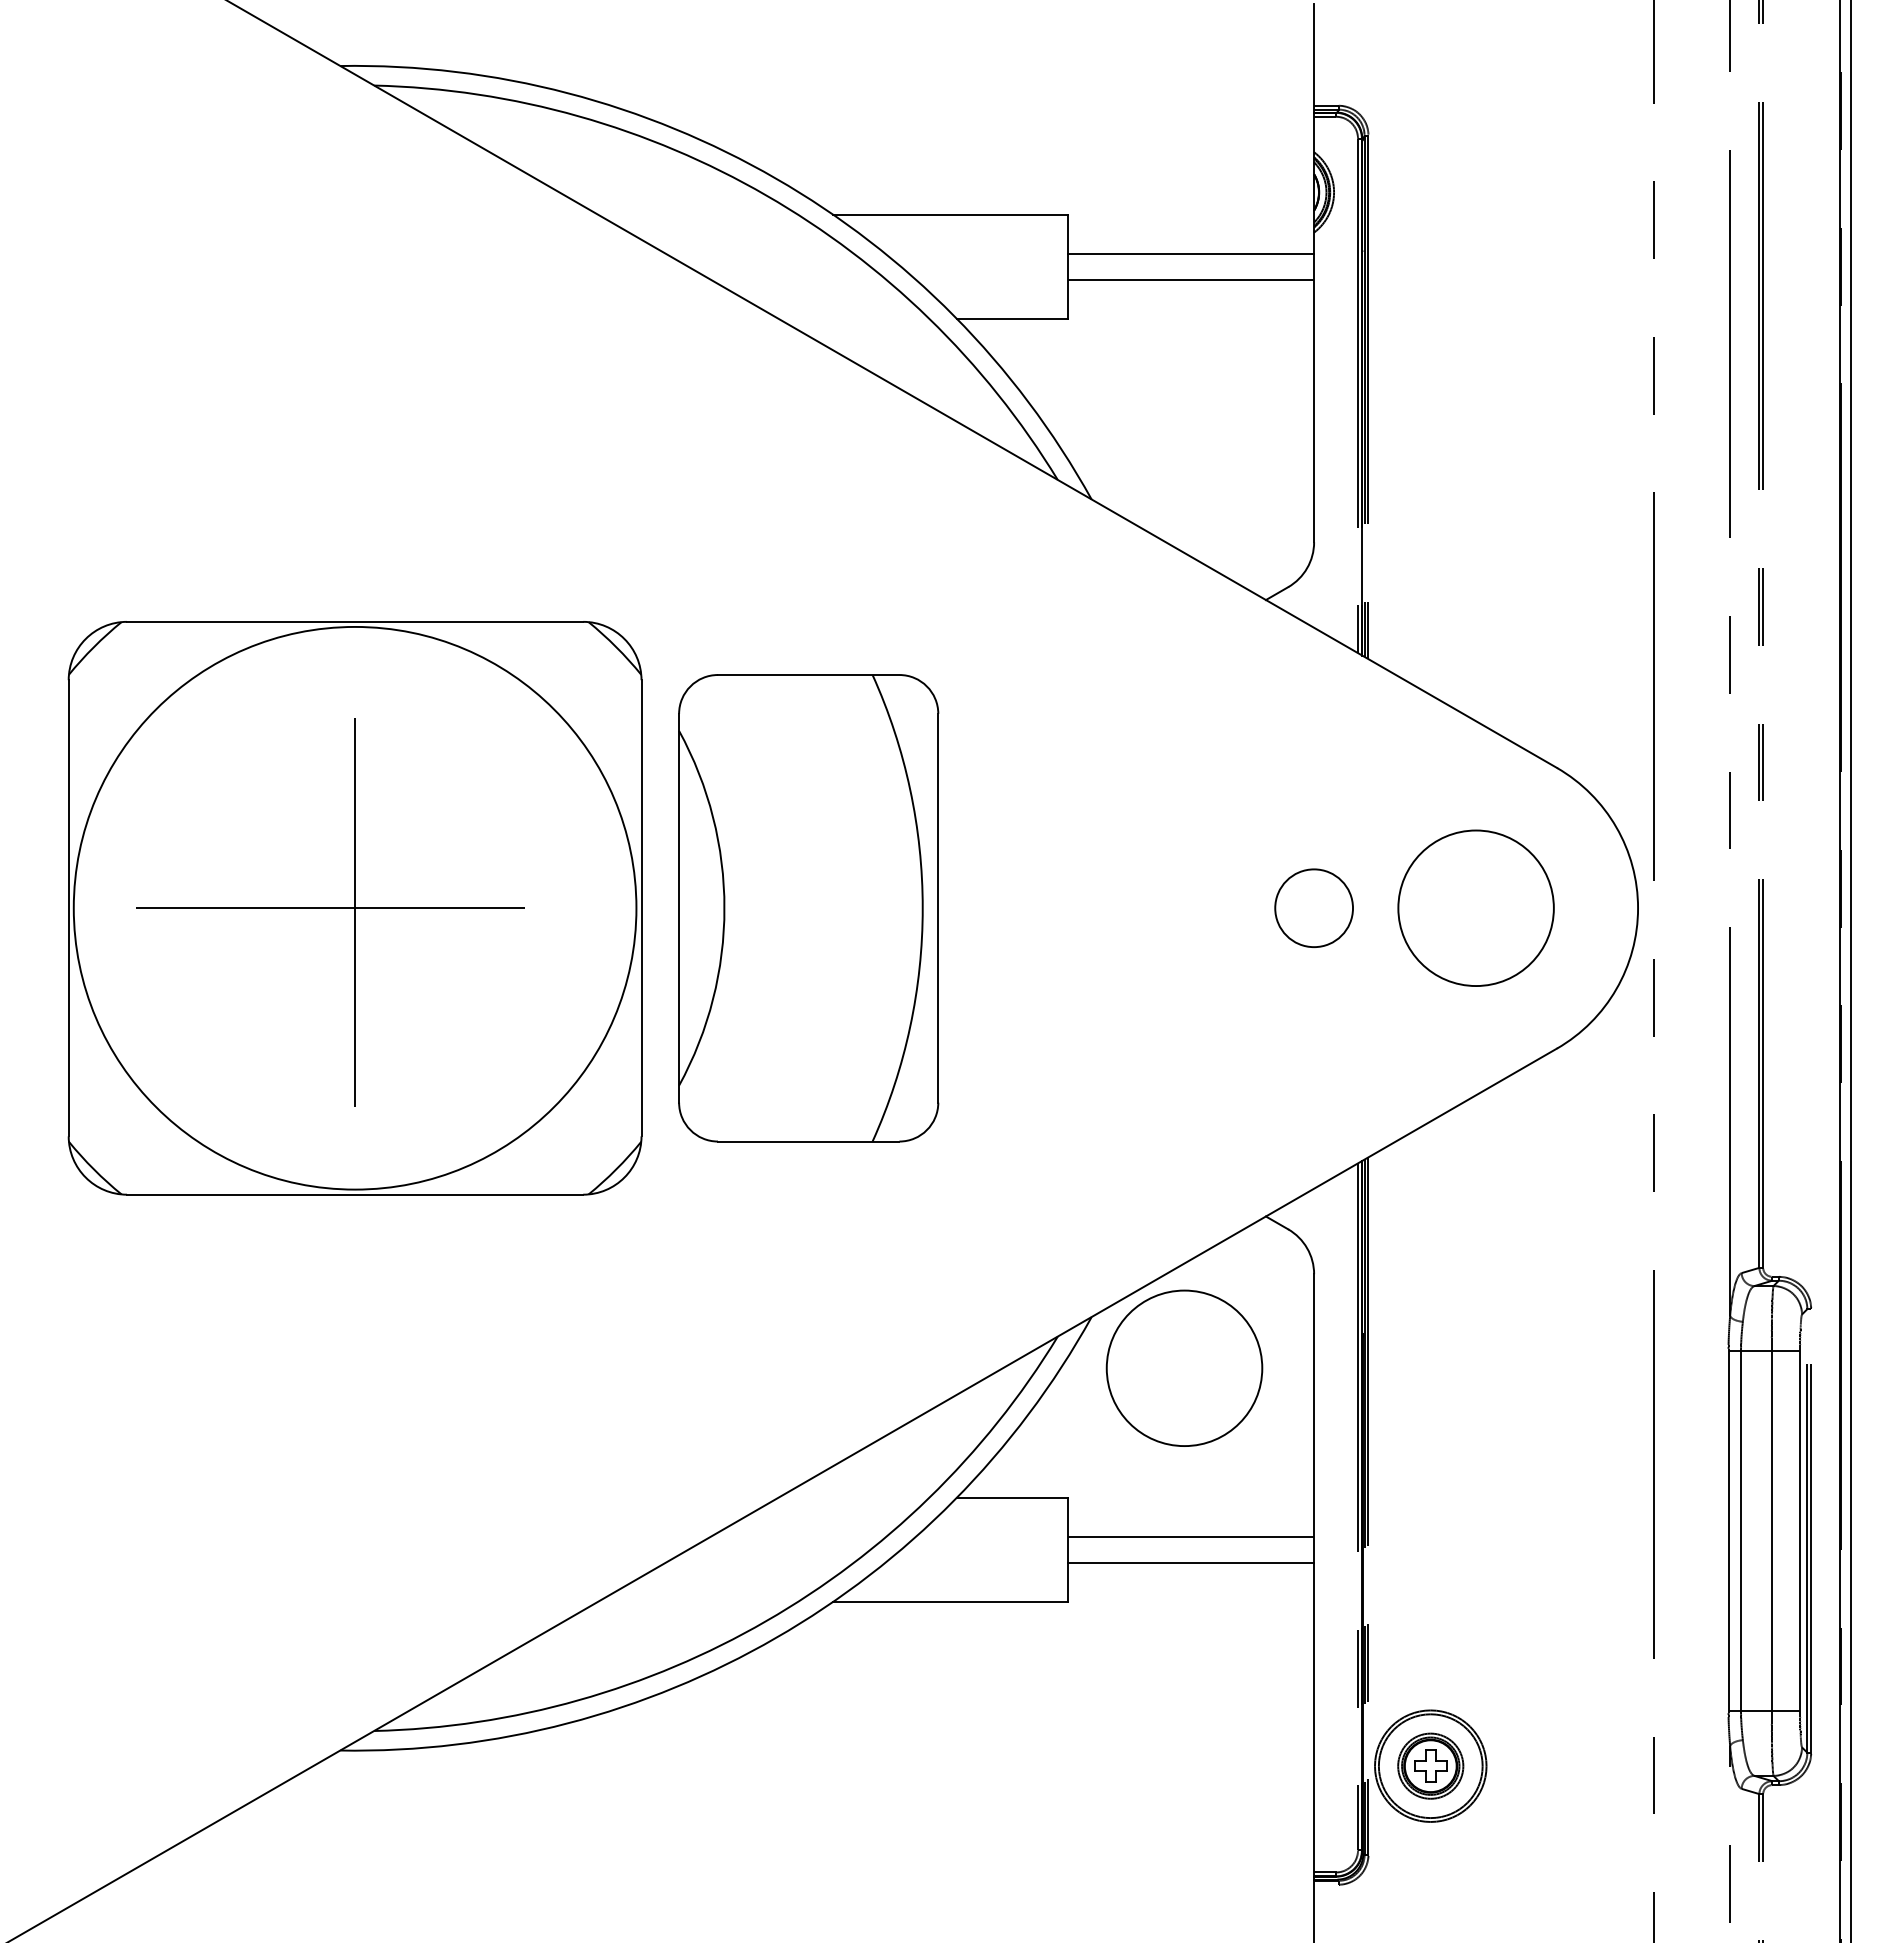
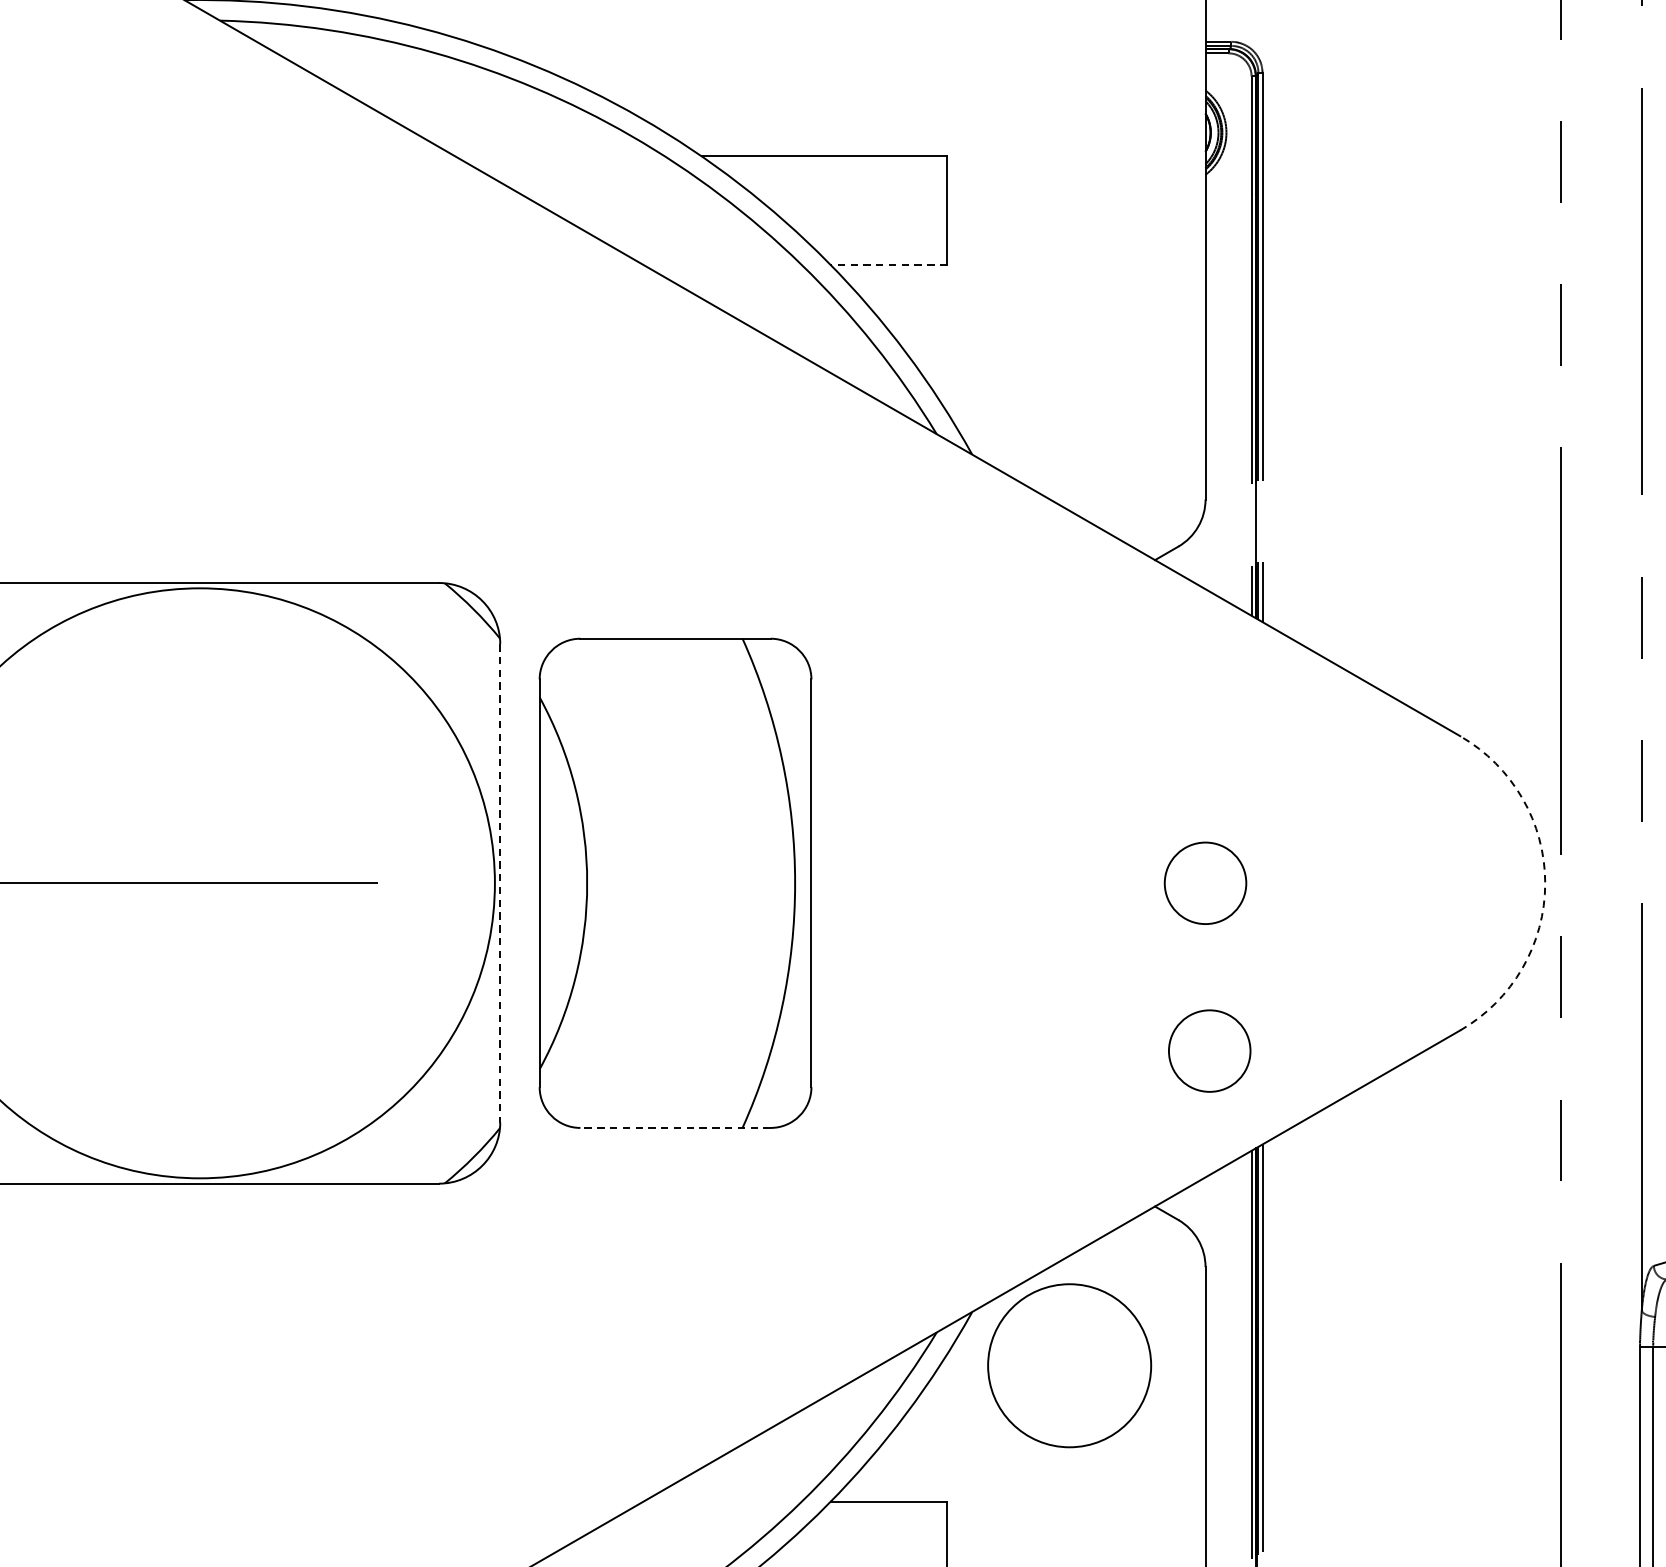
line: (1190, 253) -> (1075, 196), removed
line: (1190, 279) -> (1075, 223), removed
line: (1012, 318) -> (889, 264), solid -> dashed
circle: (1475, 907) -> (1374, 882), removed
line: (641, 908) -> (500, 883), solid -> dashed
arc: (1638, 908) -> (1545, 883), solid -> dashed
line: (355, 922) -> (200, 898), removed
circle: (1317, 1067) -> (1209, 1050), added
line: (808, 1141) -> (675, 1127), solid -> dashed
line: (1190, 1536) -> (1075, 1542), removed

